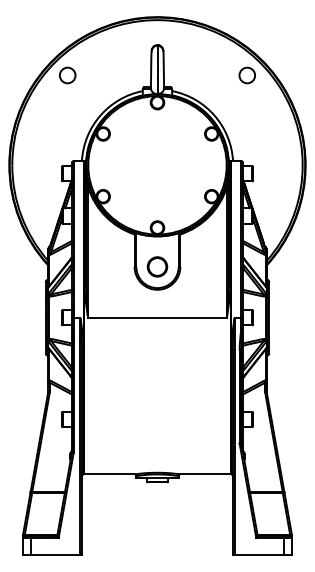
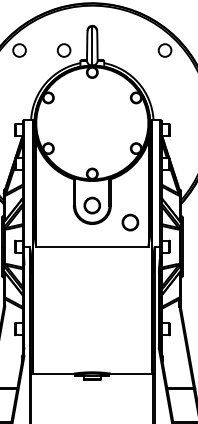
circle: (122, 75) -> (63, 50), added
part: (204, 287) -> (130, 222), added

